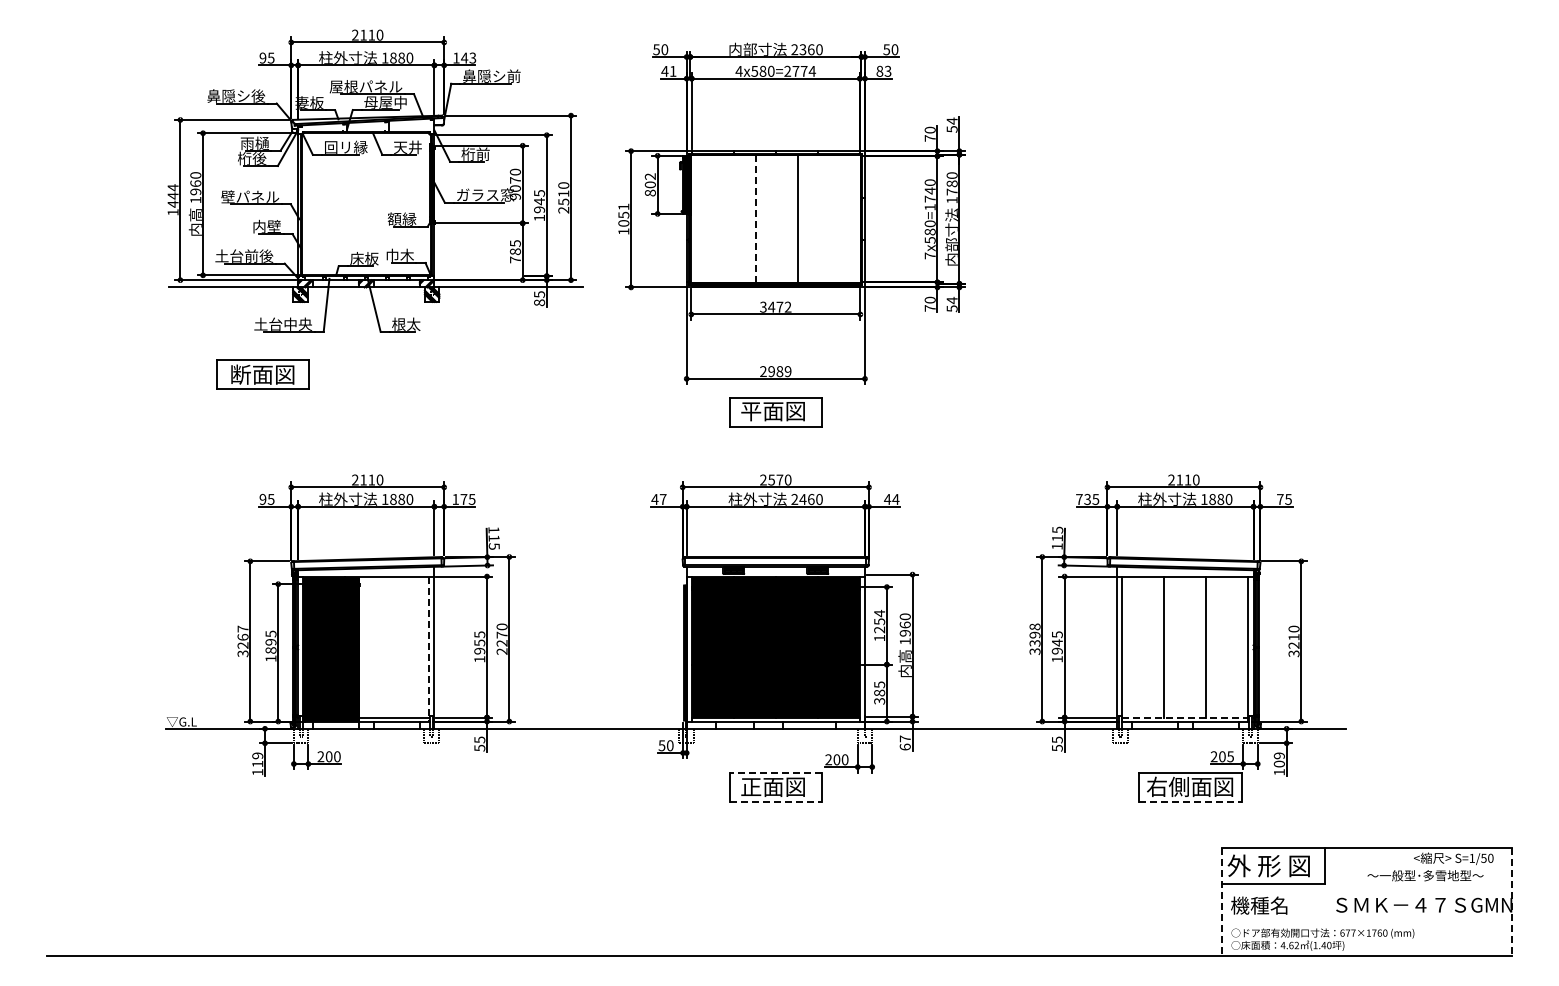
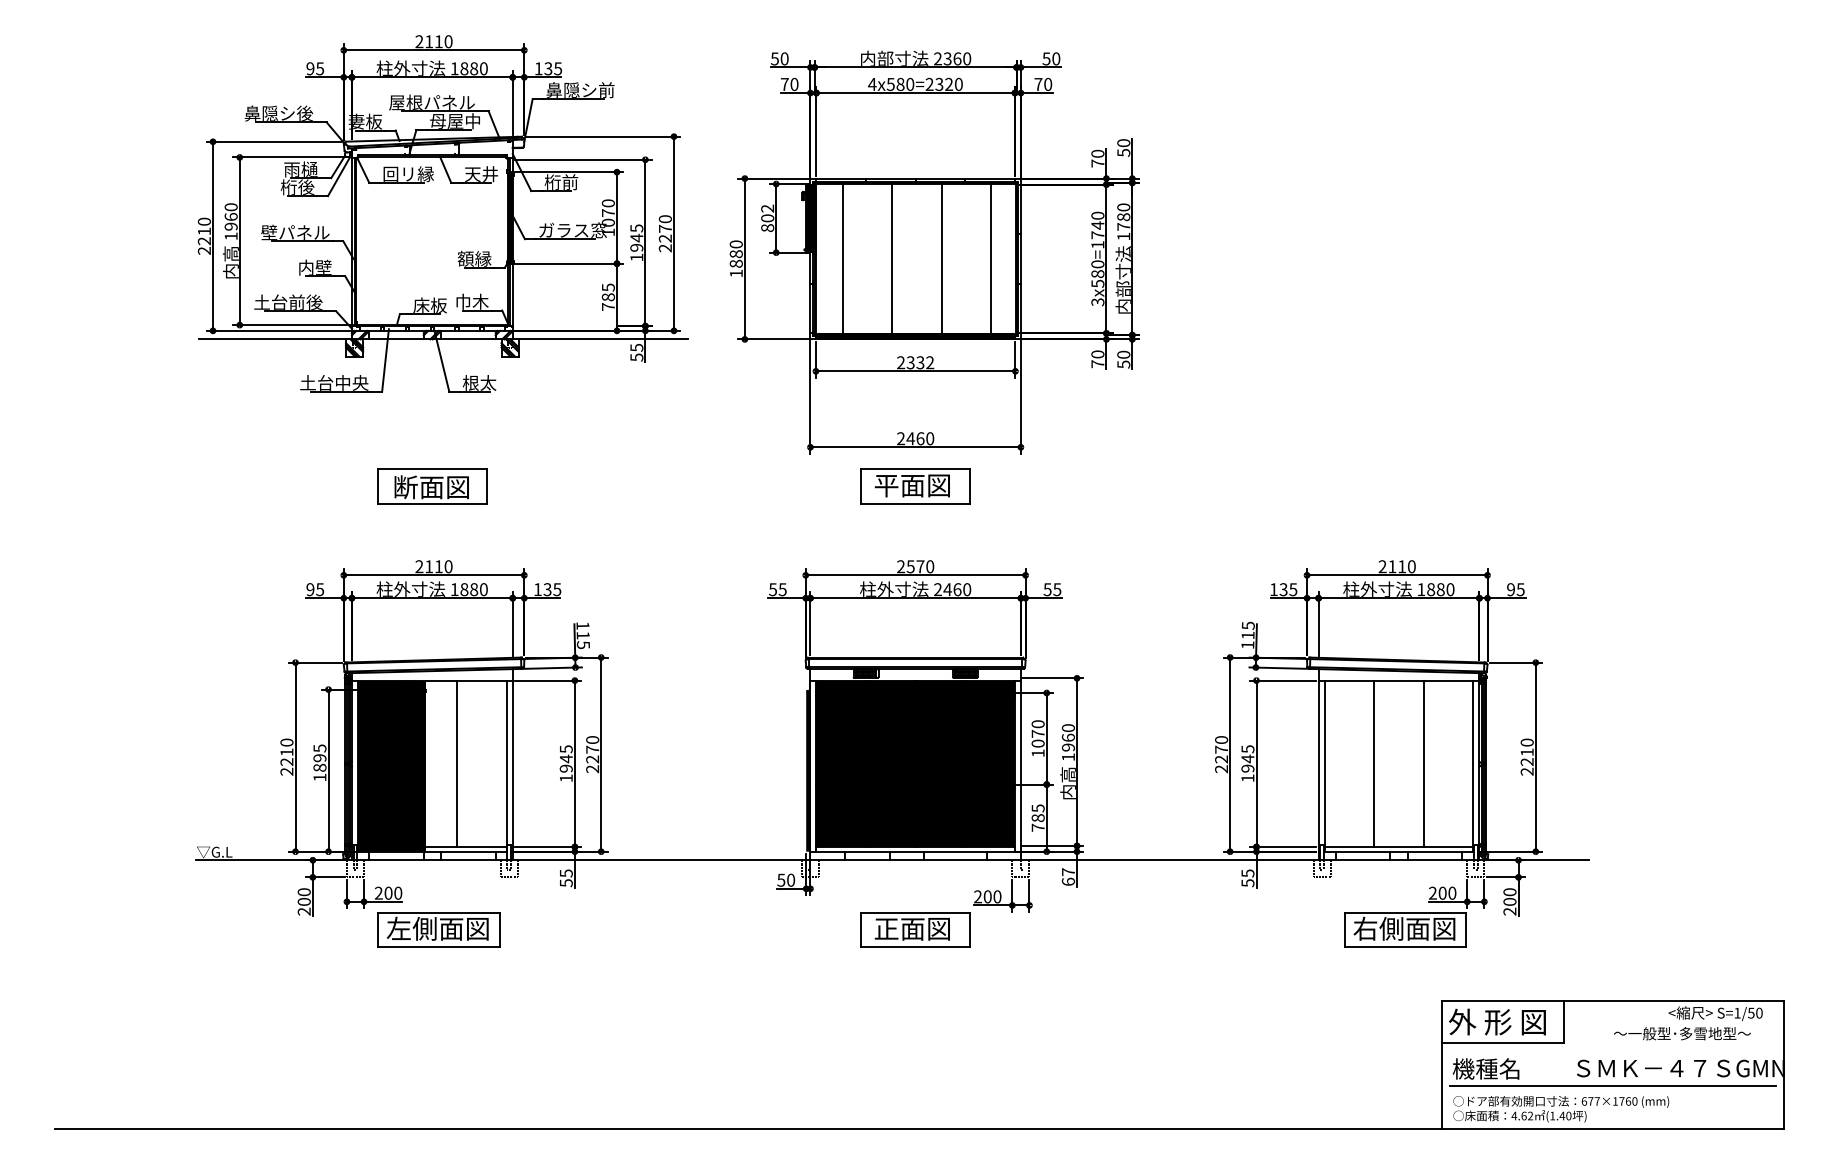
text: (468, 57) -> (552, 68), 143 -> 135
text: (668, 70) -> (789, 83), 41 -> 70
text: (804, 70) -> (949, 83), 4x580=2774 -> 4x580=2320
text: (883, 70) -> (1042, 83), 83 -> 70
text: (951, 120) -> (1122, 142), 54 -> 50
text: (514, 196) -> (607, 232), 9070 -> 1070
text: (563, 197) -> (665, 233), 2510 -> 2270
text: (172, 199) -> (203, 235), 1444 -> 2210
text: (623, 214) -> (735, 253), 1051 -> 1880
line: (713, 219) -> (842, 259), added
line: (755, 219) -> (891, 259), dashed -> solid
line: (840, 219) -> (991, 259), added
text: (929, 255) -> (1097, 301), 7x580=1740 -> 3x580=1740
text: (951, 300) -> (1122, 354), 54 -> 50
text: (539, 302) -> (636, 357), 85 -> 55
text: (771, 306) -> (910, 361), 3472 -> 2332
text: (779, 371) -> (920, 438), 2989 -> 2460
part: (262, 374) -> (431, 487), moved
text: (463, 498) -> (547, 588), 175 -> 135
text: (658, 499) -> (777, 589), 47 -> 55
text: (891, 499) -> (1052, 589), 44 -> 55
text: (1079, 499) -> (1274, 589), 735 -> 135
text: (1280, 499) -> (1511, 589), 75 -> 95
text: (879, 621) -> (1038, 733), 1254 -> 1070
text: (1034, 638) -> (1220, 753), 3398 -> 2270
text: (242, 641) -> (286, 757), 3267 -> 2210
text: (479, 642) -> (565, 758), 1955 -> 1945
line: (387, 646) -> (457, 763), added
line: (429, 649) -> (506, 766), dashed -> solid
text: (1294, 653) -> (1527, 771), 3210 -> 2210
text: (879, 701) -> (1038, 828), 385 -> 785
line: (1185, 717) -> (1399, 846), dashed -> solid
text: (1230, 756) -> (1452, 892), 205 -> 200
text: (257, 763) -> (303, 901), 119 -> 200
text: (1278, 763) -> (1508, 901), 109 -> 200
line: (775, 773) -> (915, 913), dashed -> solid
part: (371, 787) -> (438, 929), added
line: (776, 802) -> (916, 947), dashed -> solid
line: (1190, 802) -> (1405, 947), dashed -> solid
line: (1221, 902) -> (1441, 1065), dashed -> solid
line: (1511, 902) -> (1783, 1065), dashed -> solid
line: (1366, 920) -> (1612, 1086), added

